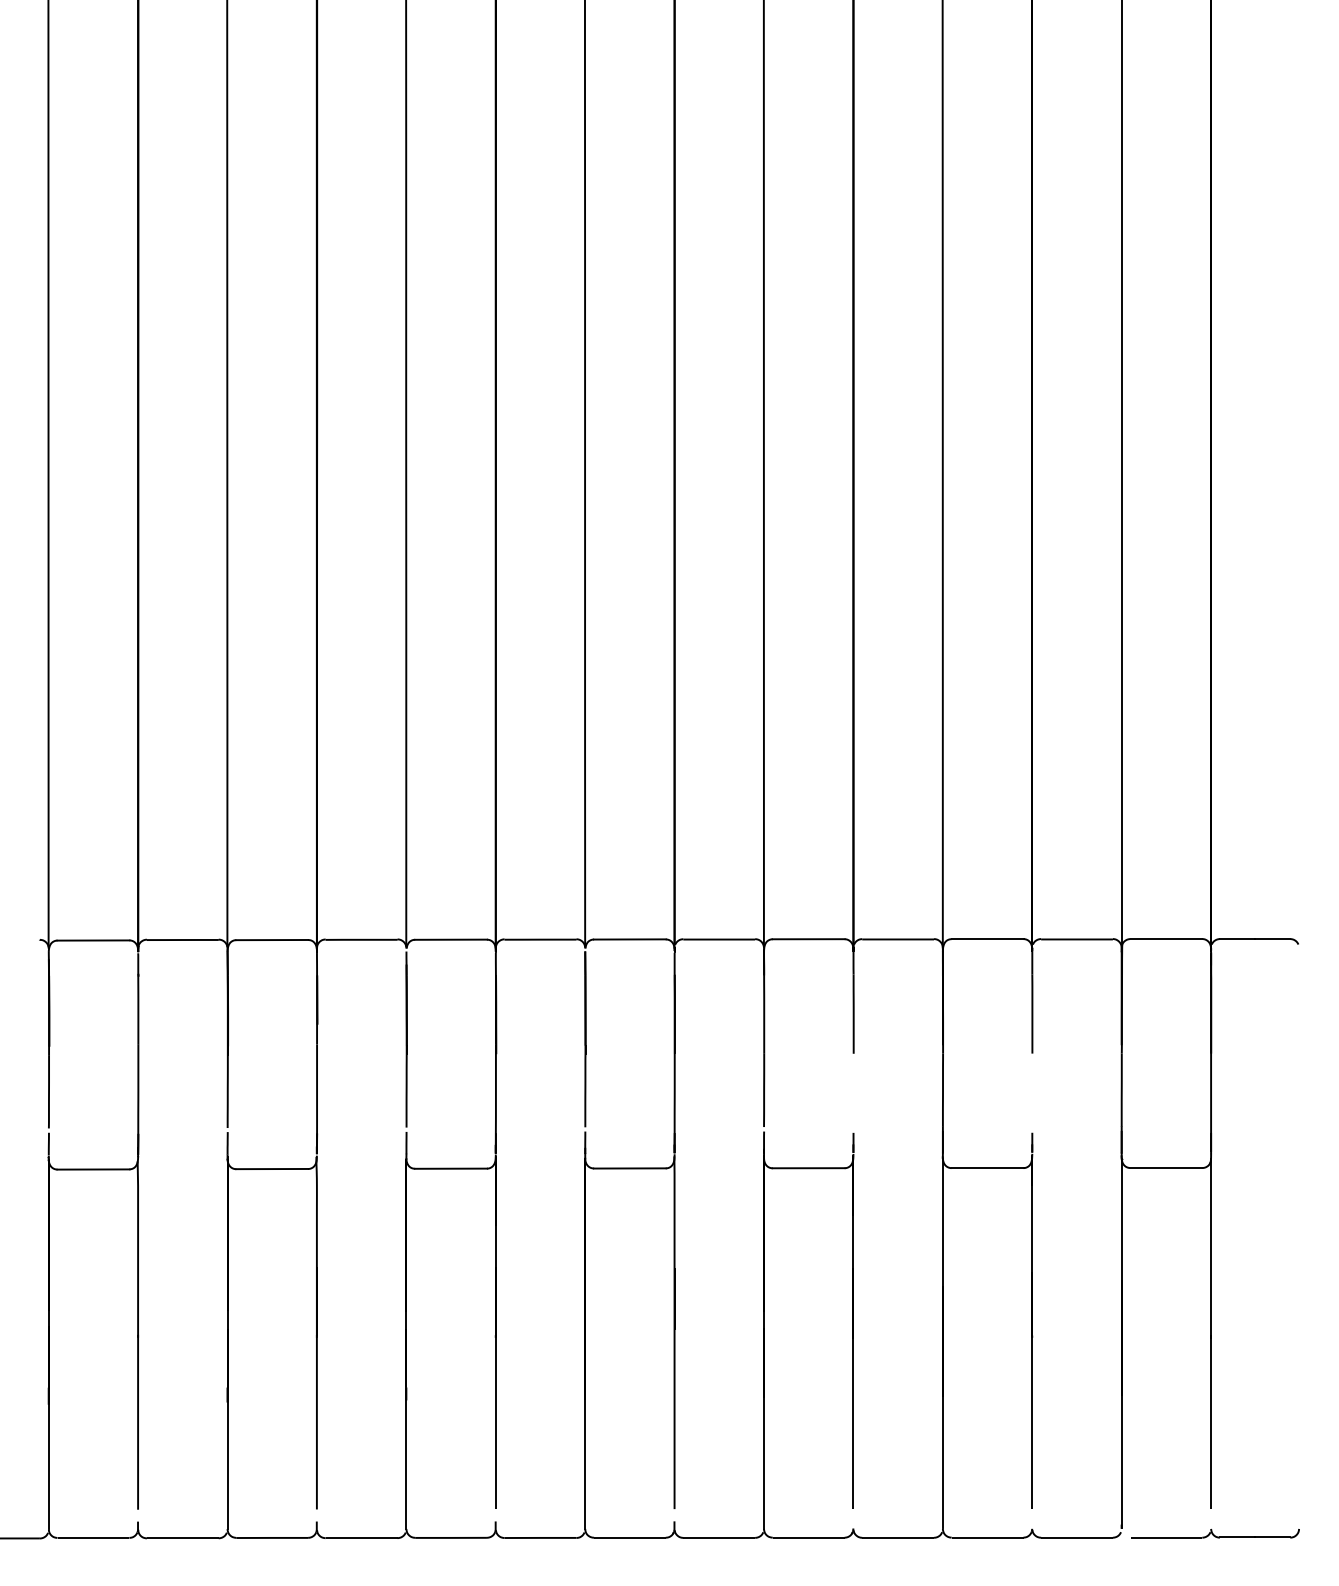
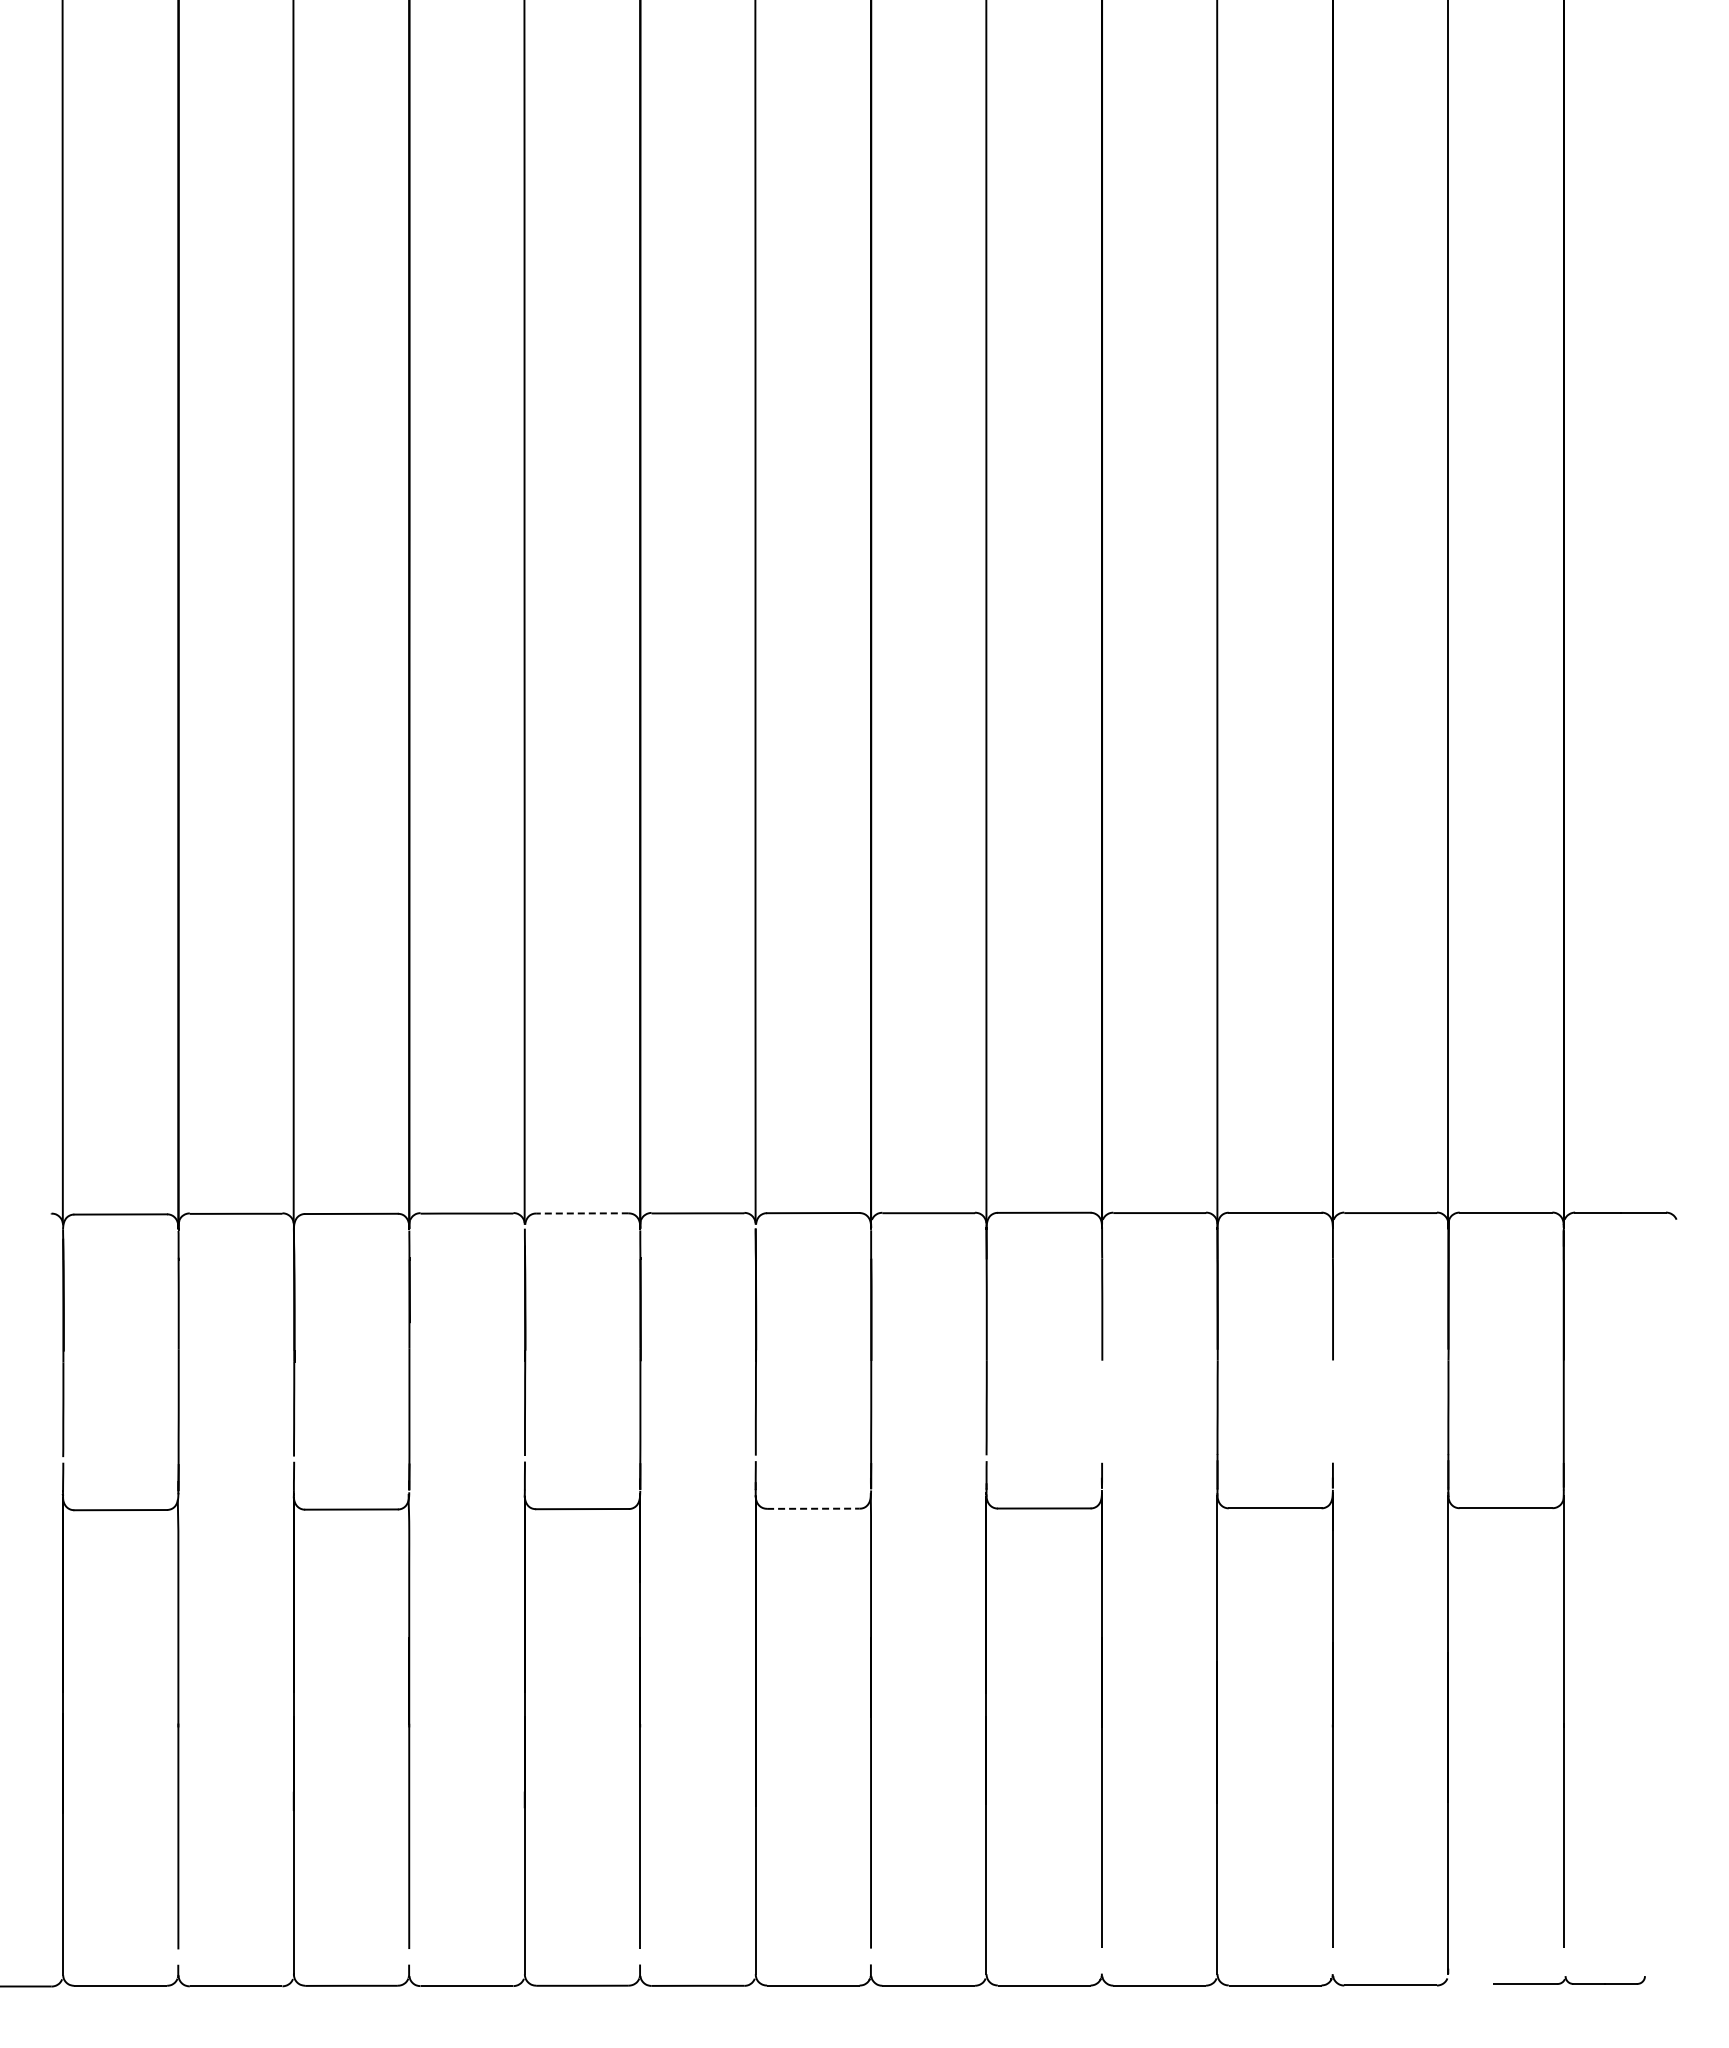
line: (450, 939) -> (581, 1213), solid -> dashed
line: (630, 1168) -> (813, 1508), solid -> dashed
part: (1215, 1533) -> (1569, 1980), size x0.7

